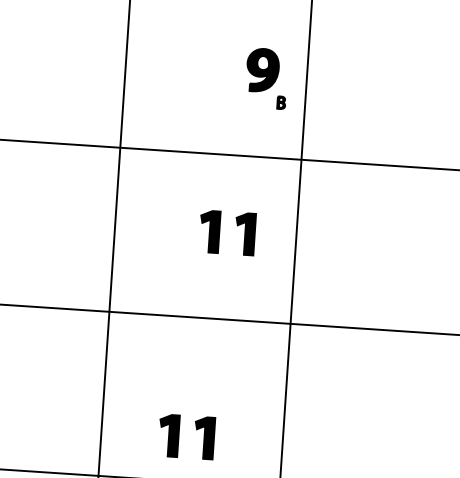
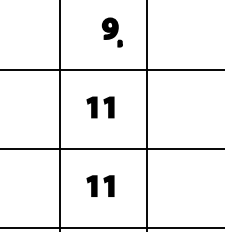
part: (264, 78) -> (111, 32), moved
part: (227, 232) -> (100, 107), moved
part: (186, 435) -> (100, 185), moved

